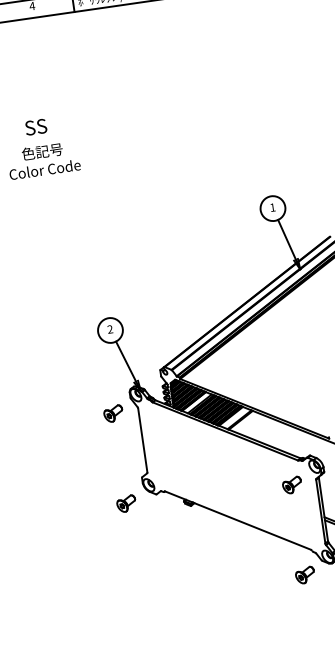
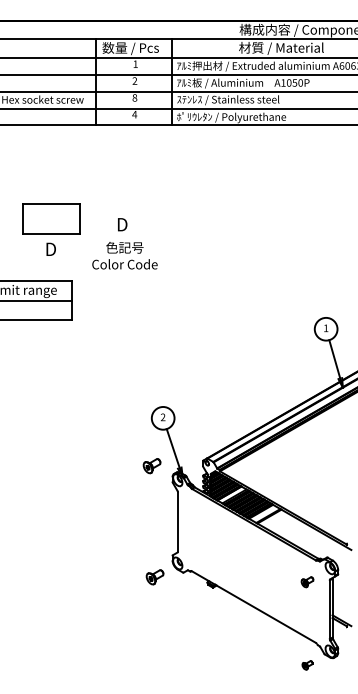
text: (36, 126) -> (122, 224), SS -> D
part: (112, 414) -> (151, 466), moved
part: (292, 485) -> (307, 582), size x0.7
part: (305, 575) -> (307, 665), size x0.6

